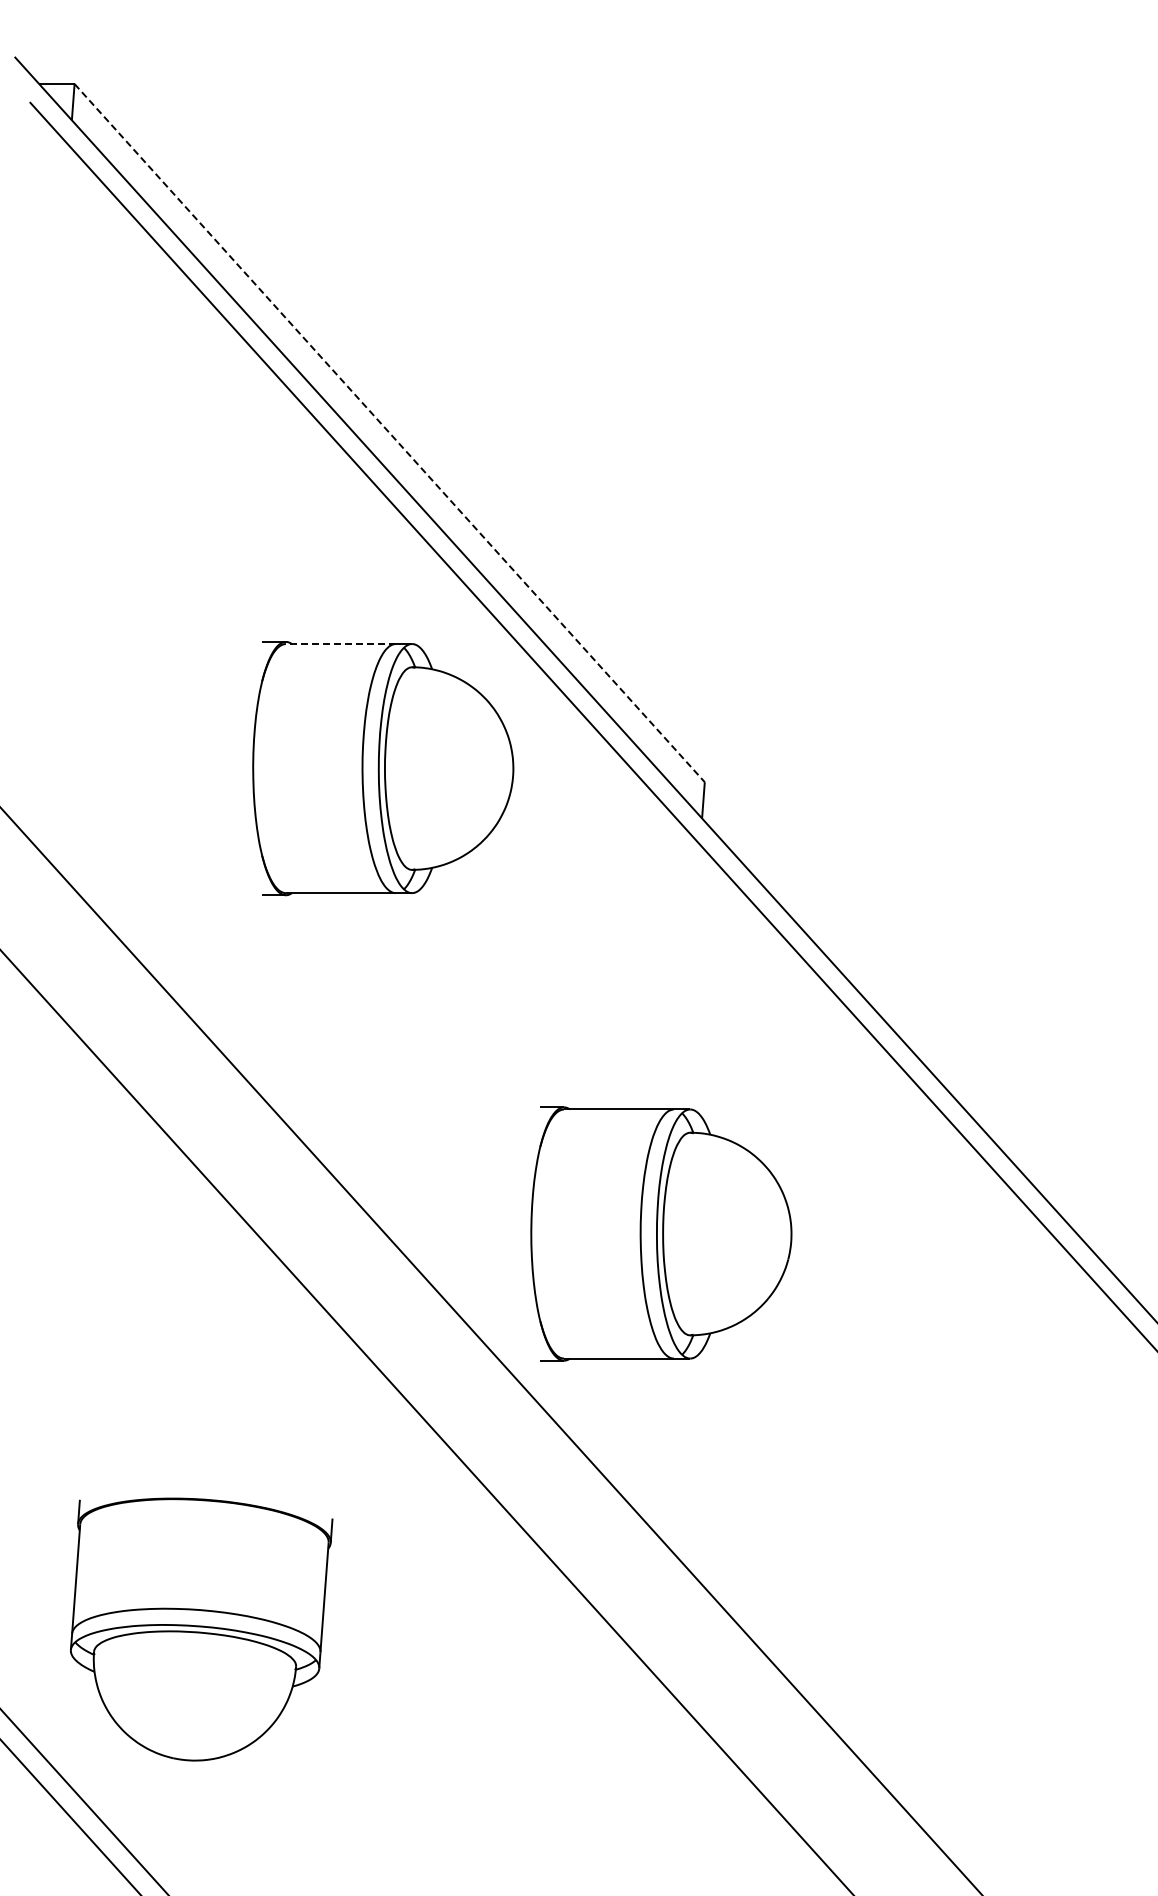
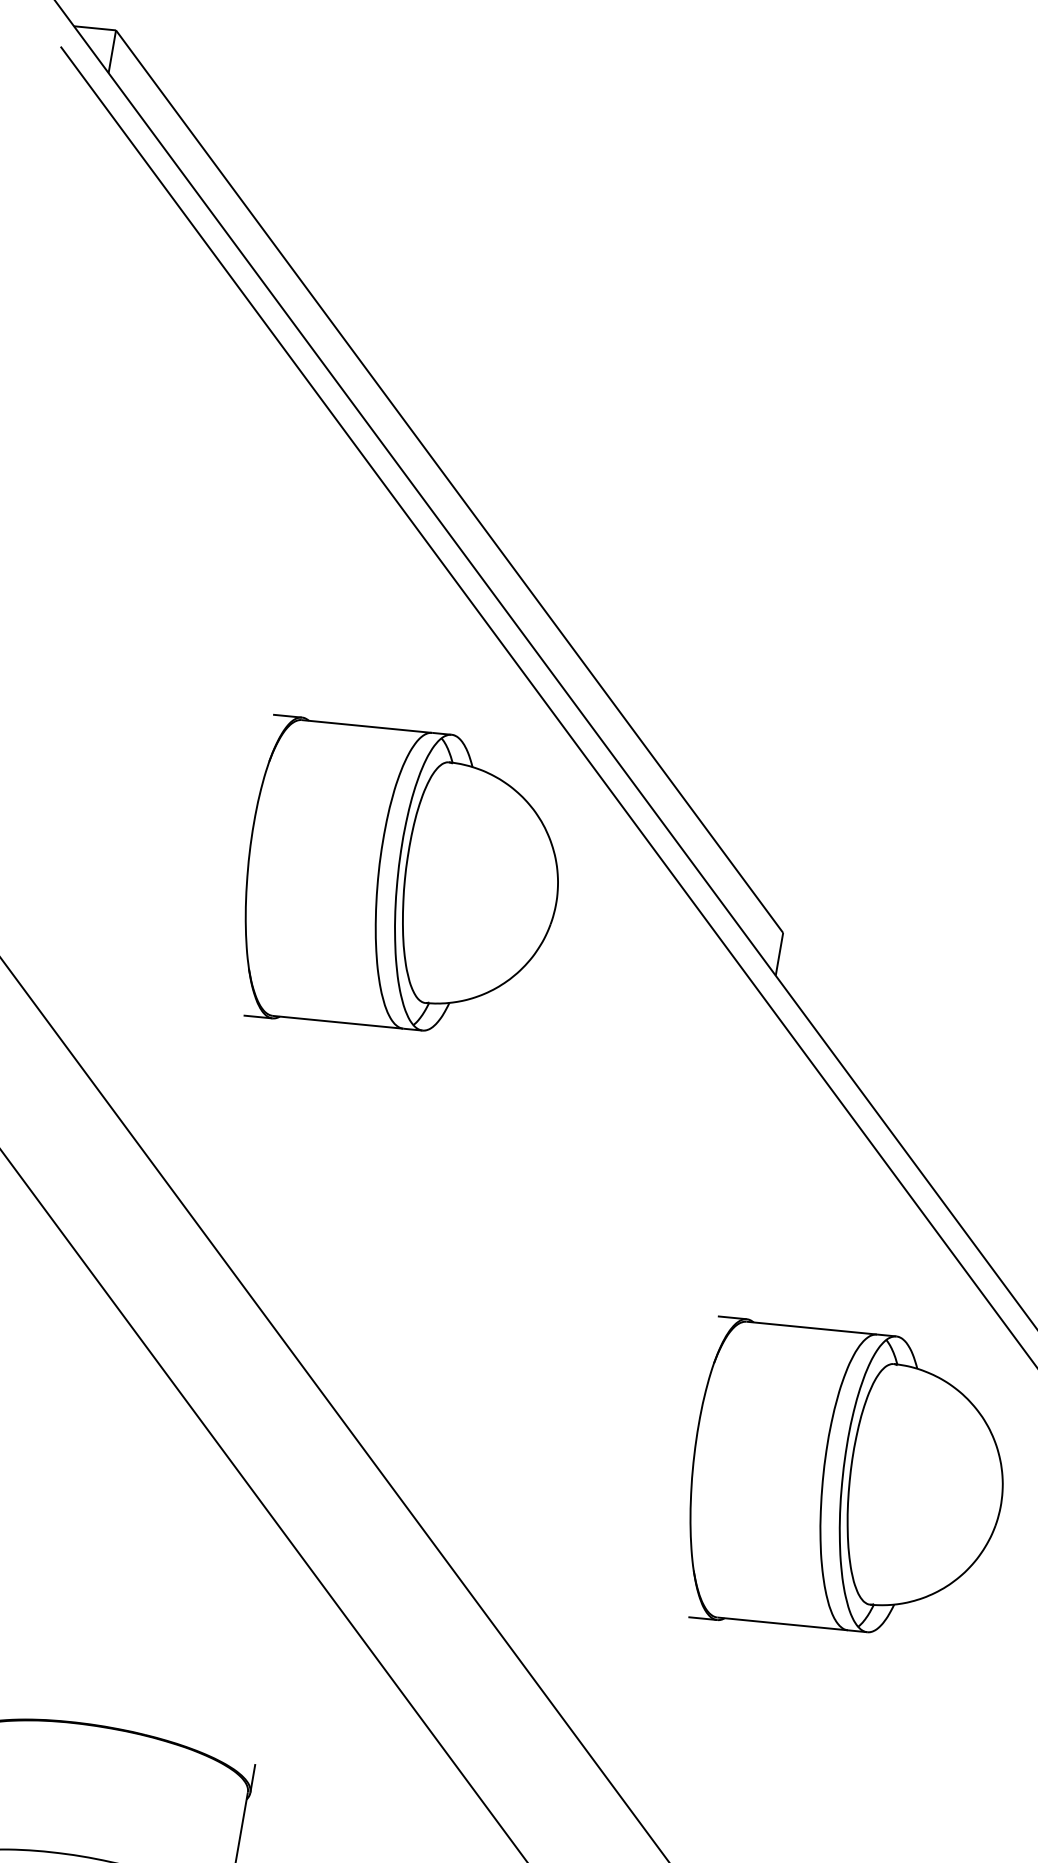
line: (390, 433) -> (450, 482), dashed -> solid
line: (340, 644) -> (366, 726), dashed -> solid
part: (661, 1233) -> (847, 1480), moved

